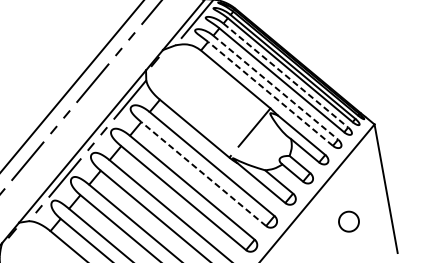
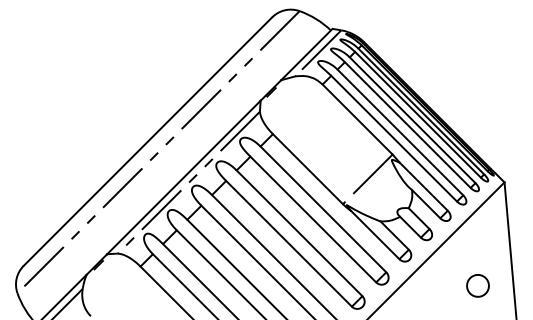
line: (285, 75) -> (412, 120), dashed -> solid
line: (275, 87) -> (400, 132), dashed -> solid
line: (270, 93) -> (394, 138), dashed -> solid
line: (203, 174) -> (313, 219), dashed -> solid
part: (348, 221) -> (477, 285), moved

